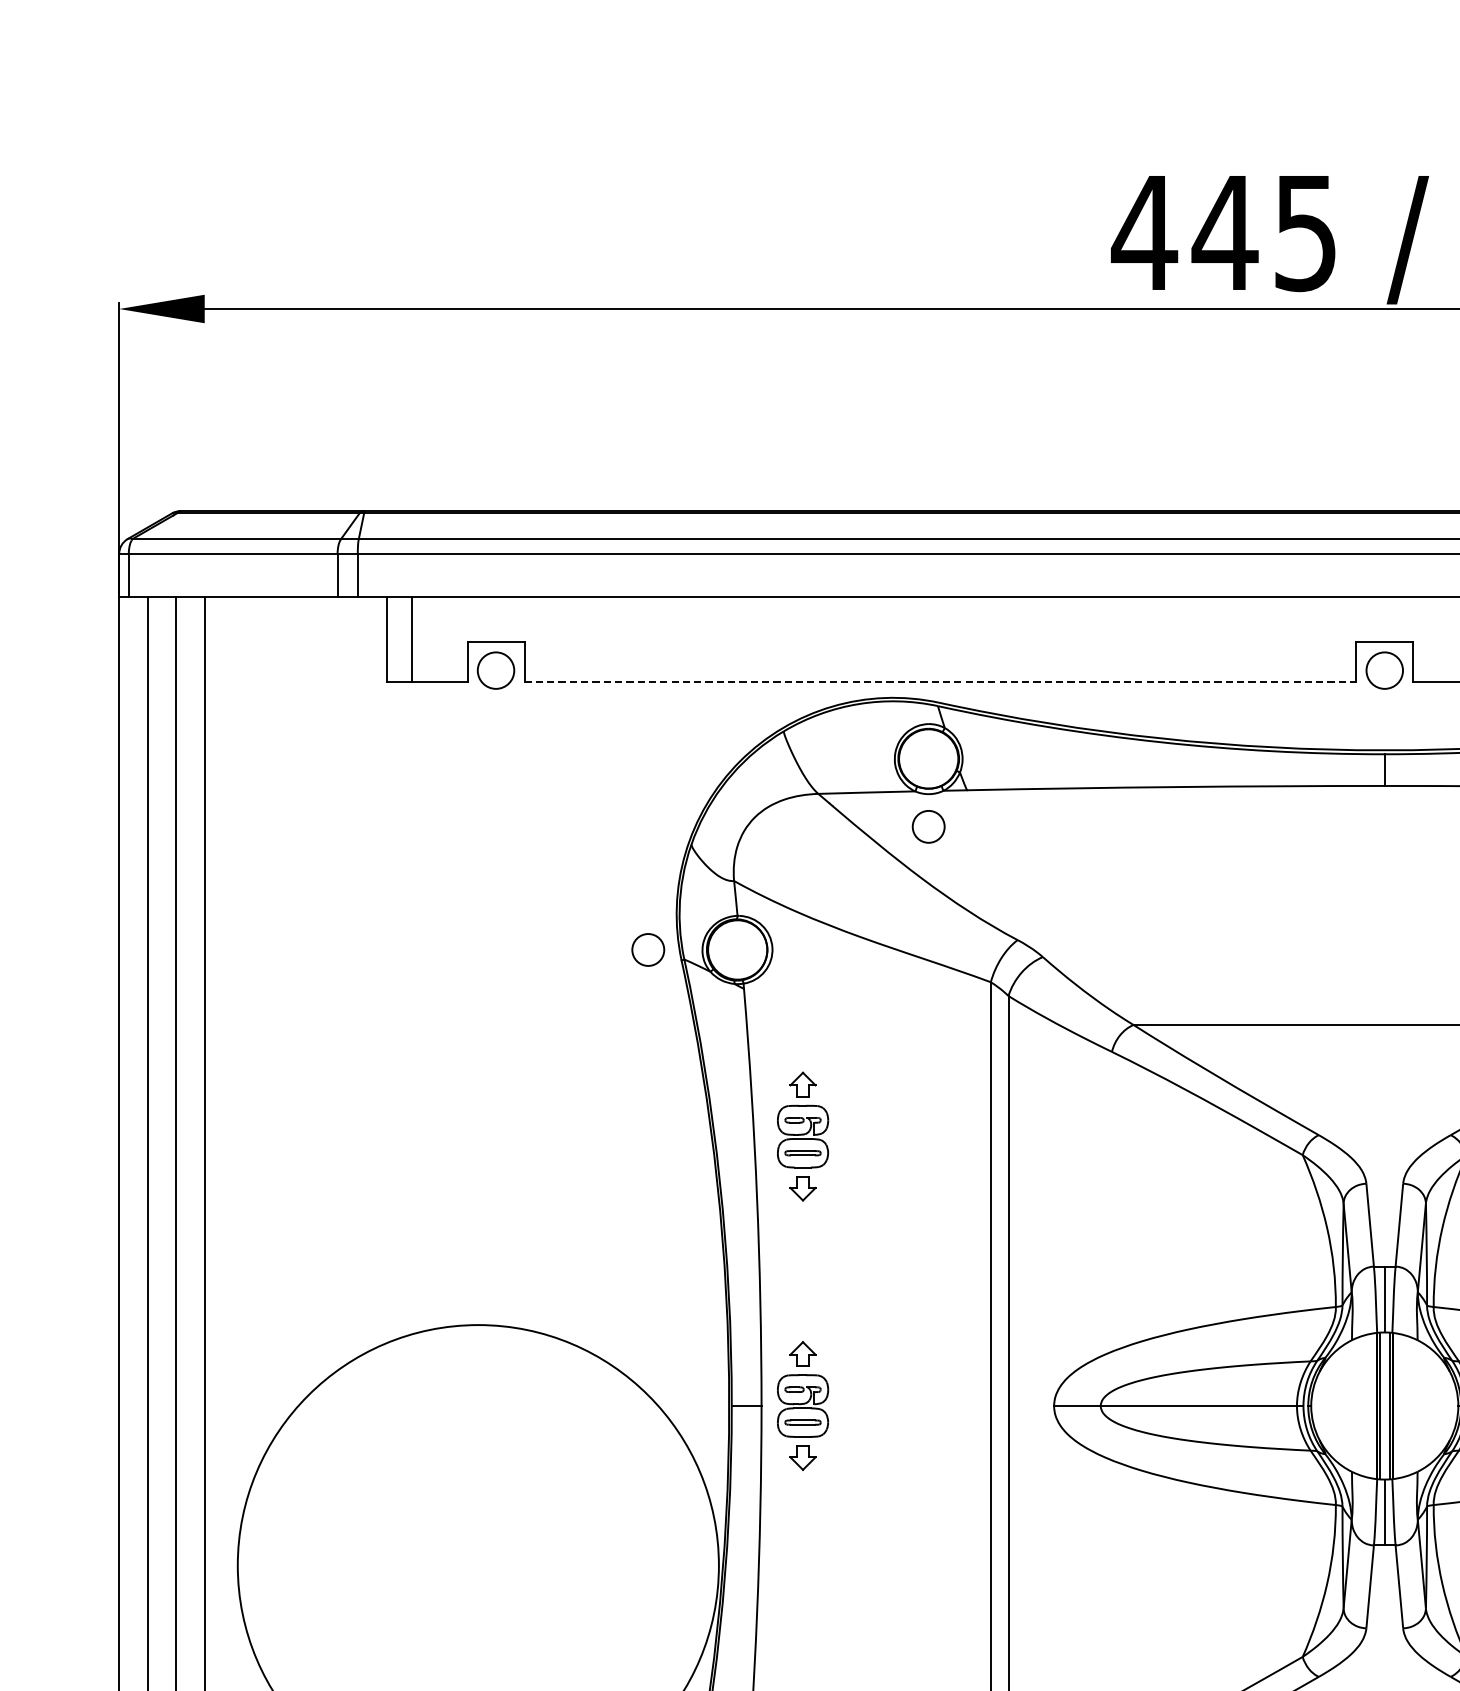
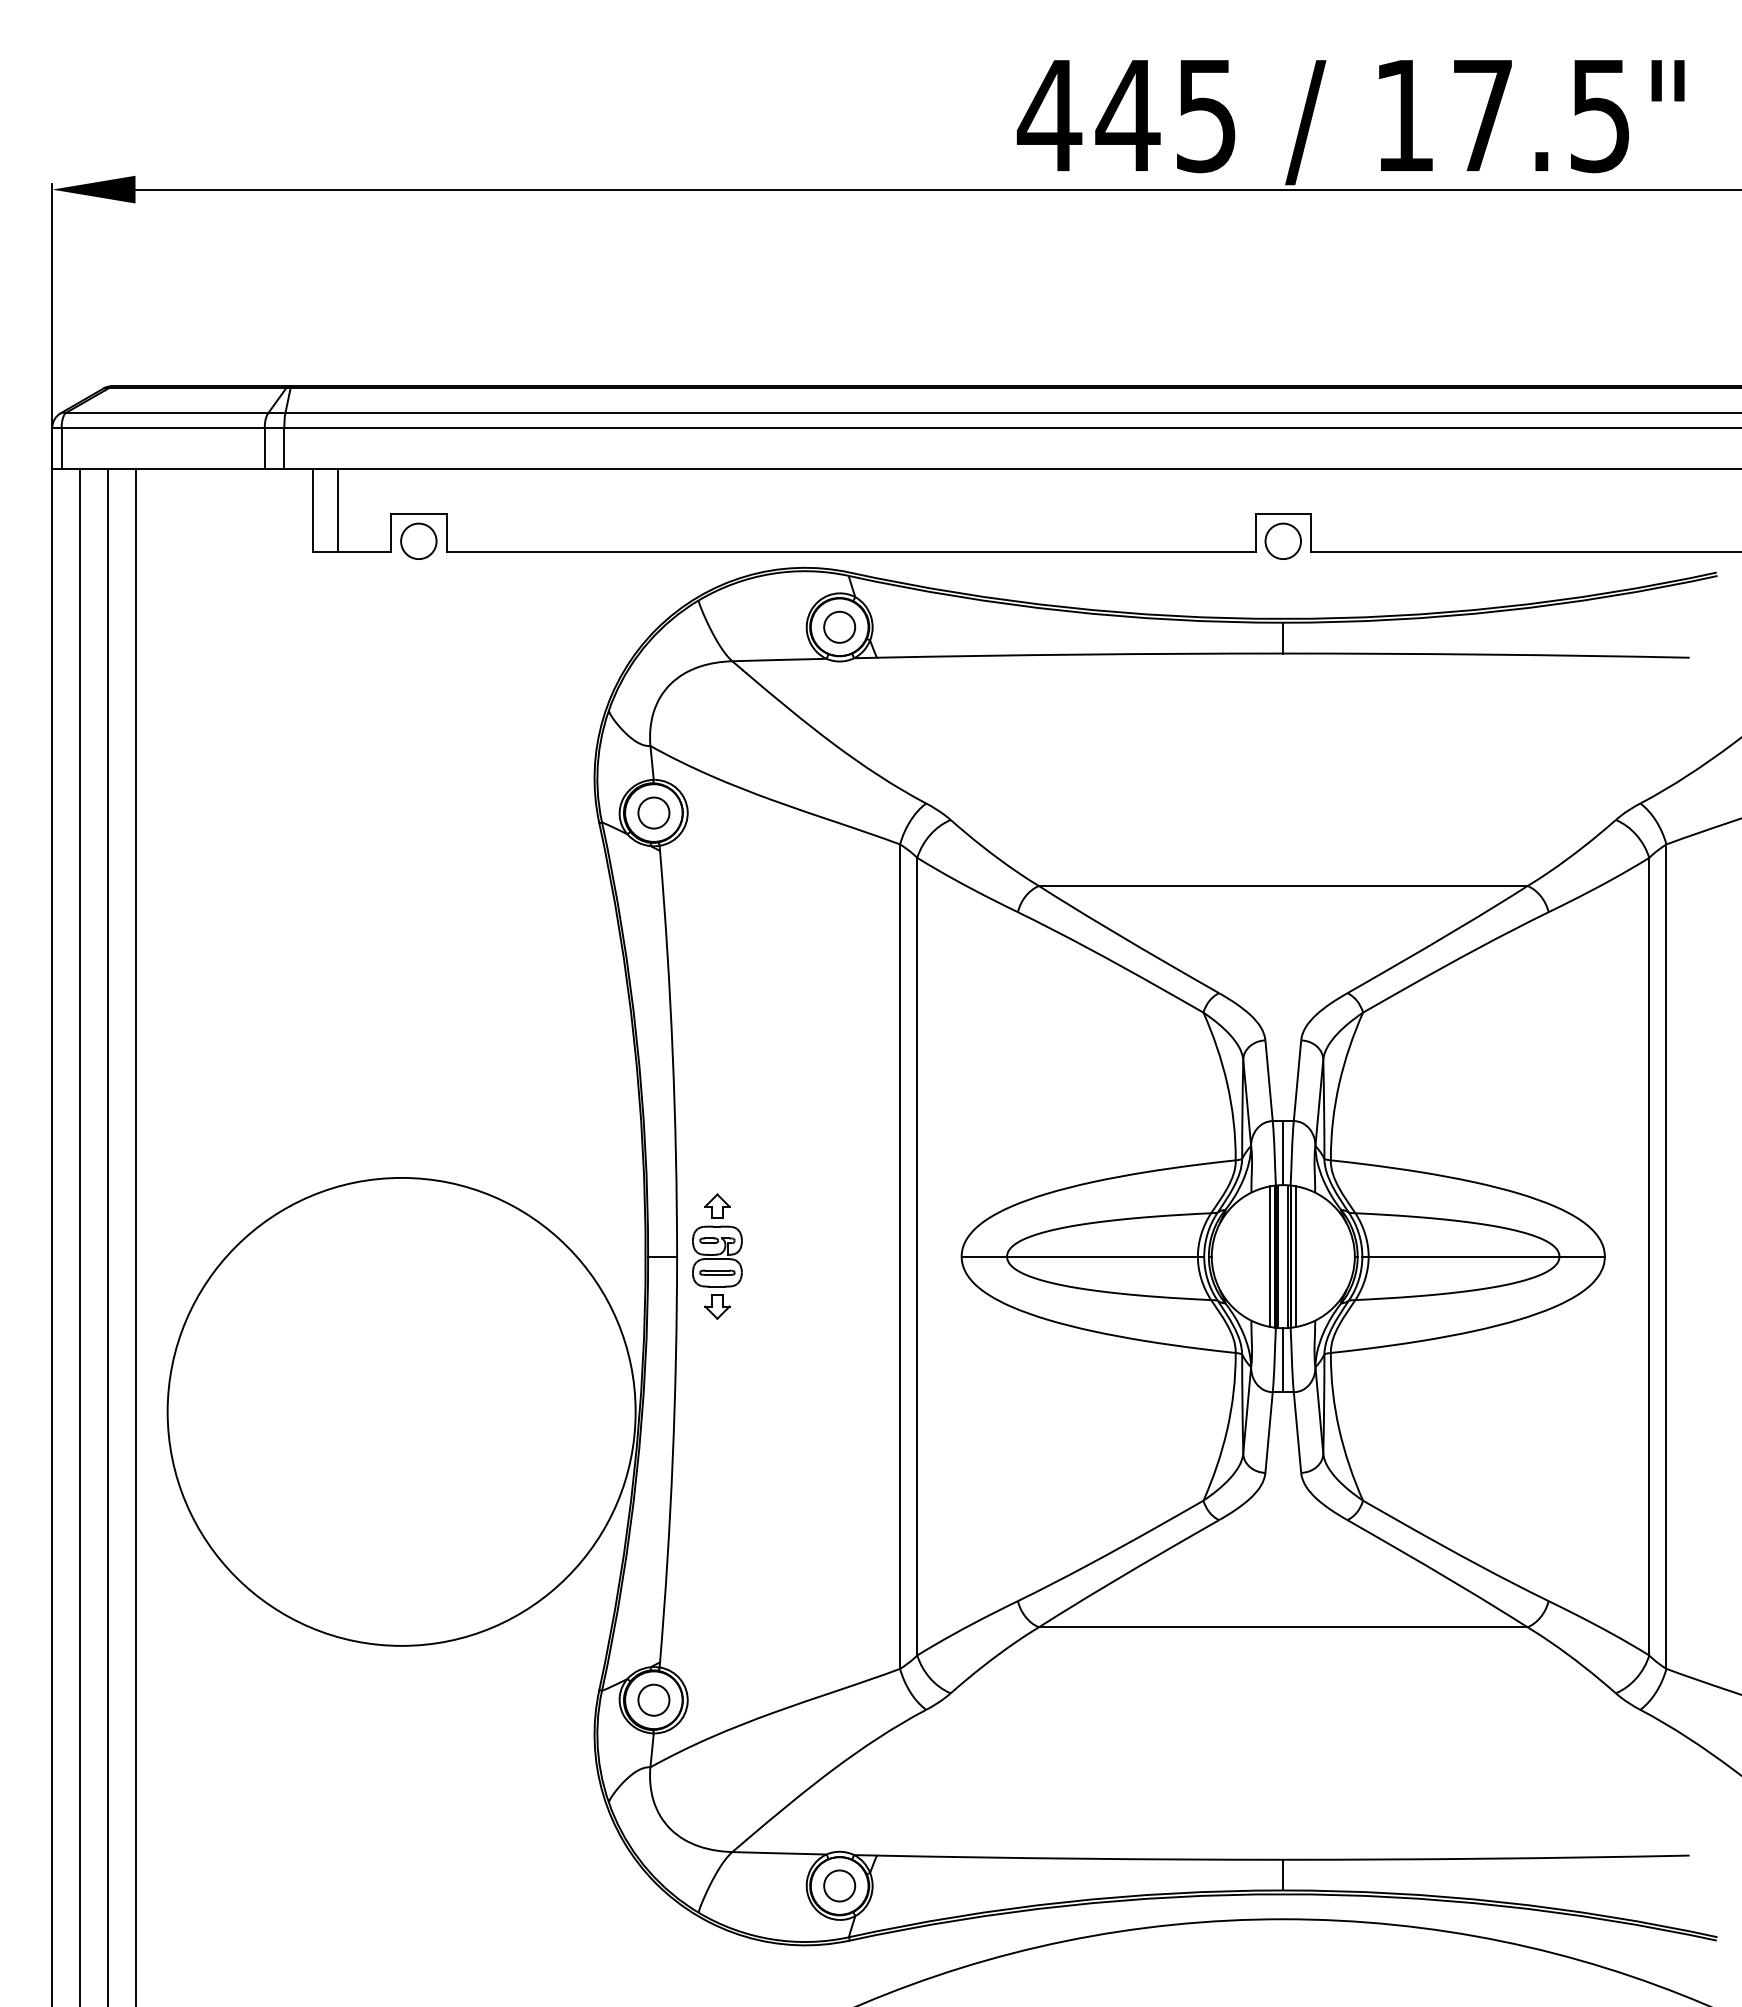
line: (940, 682) -> (851, 552), dashed -> solid
circle: (928, 826) -> (839, 626), moved
circle: (647, 949) -> (653, 812), moved
part: (803, 1136) -> (717, 994), removed
line: (1371, 1405) -> (1270, 1256), added
line: (1398, 1405) -> (1296, 1256), added

